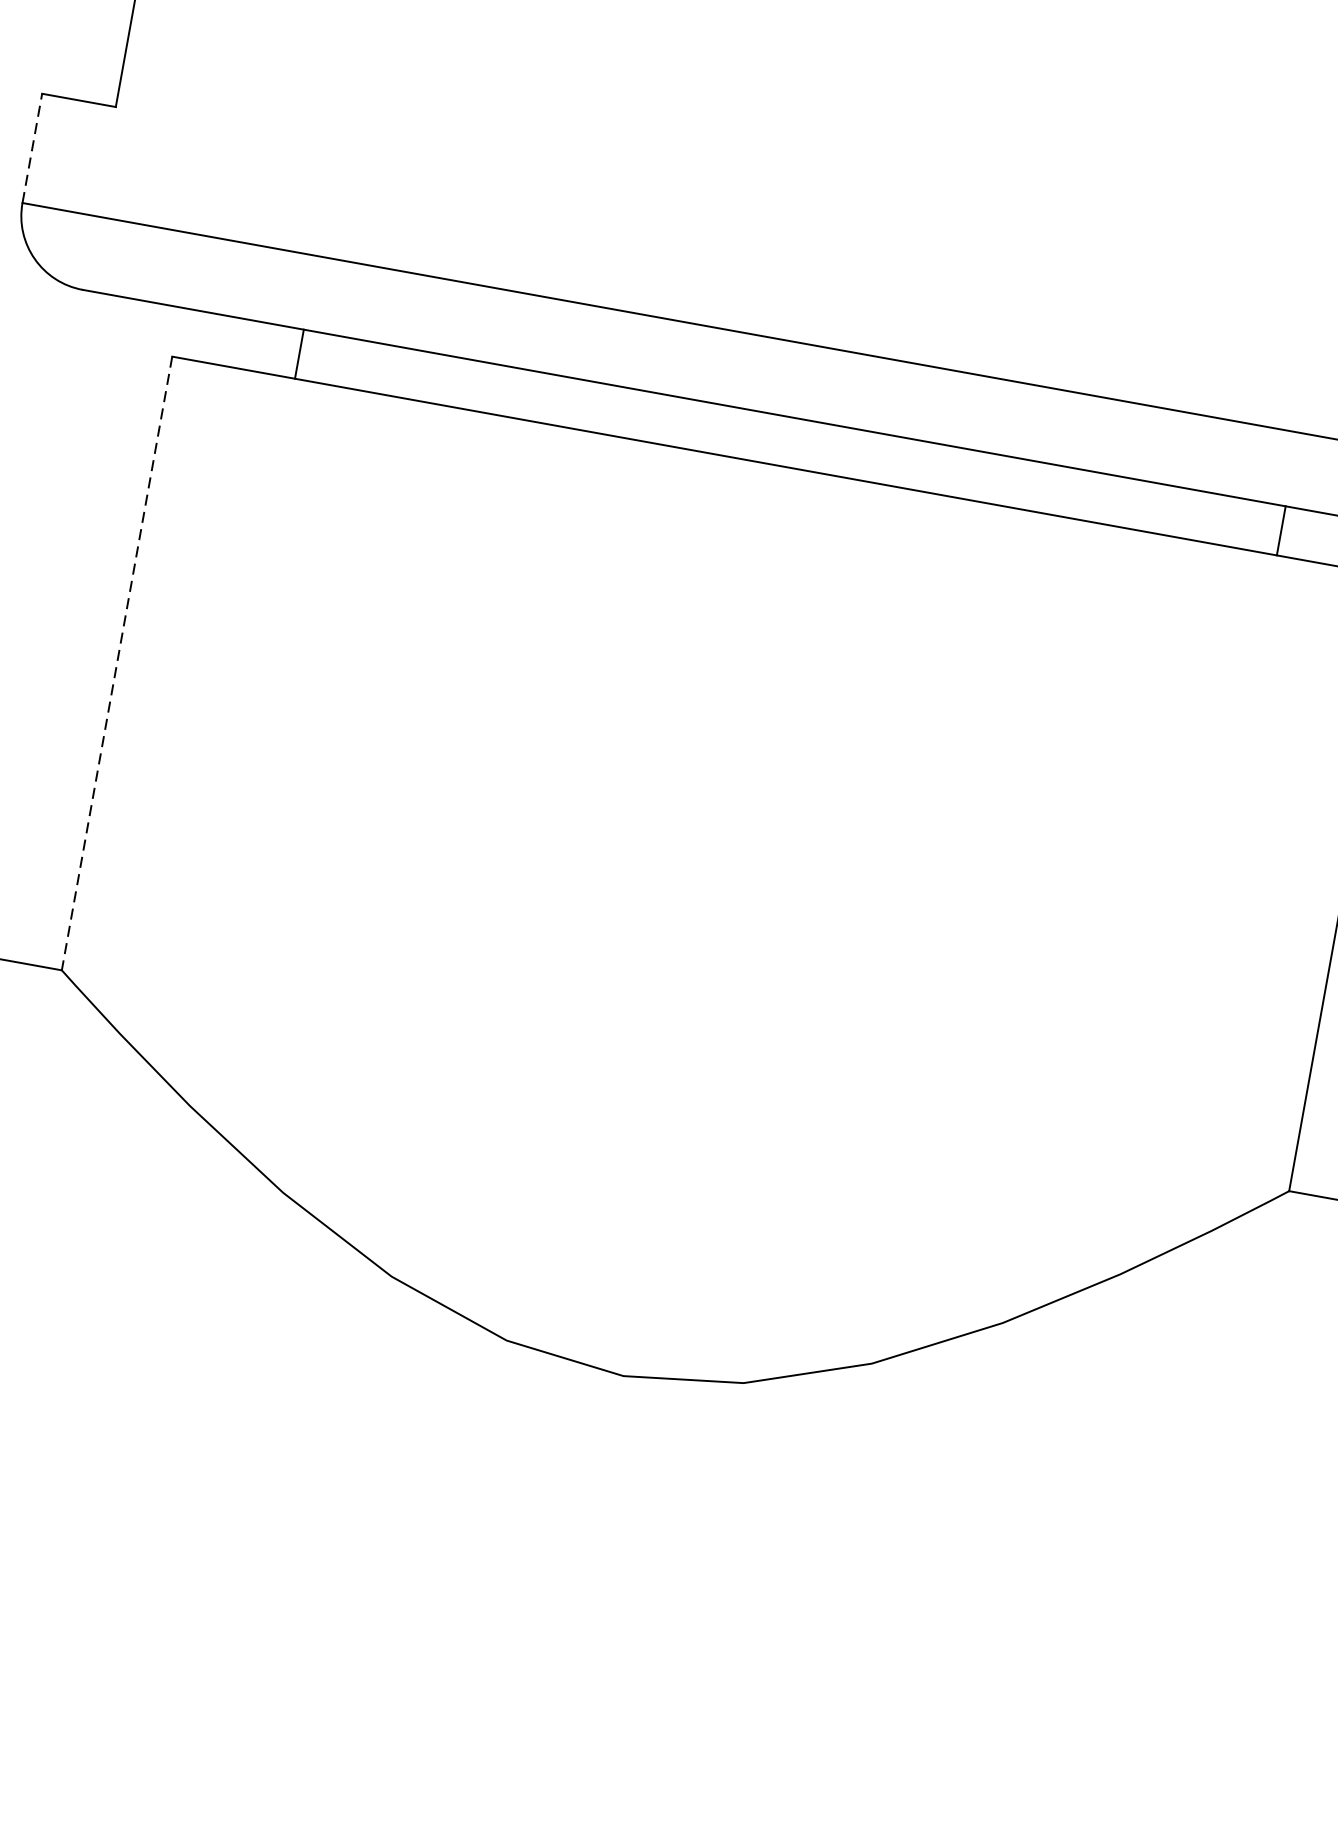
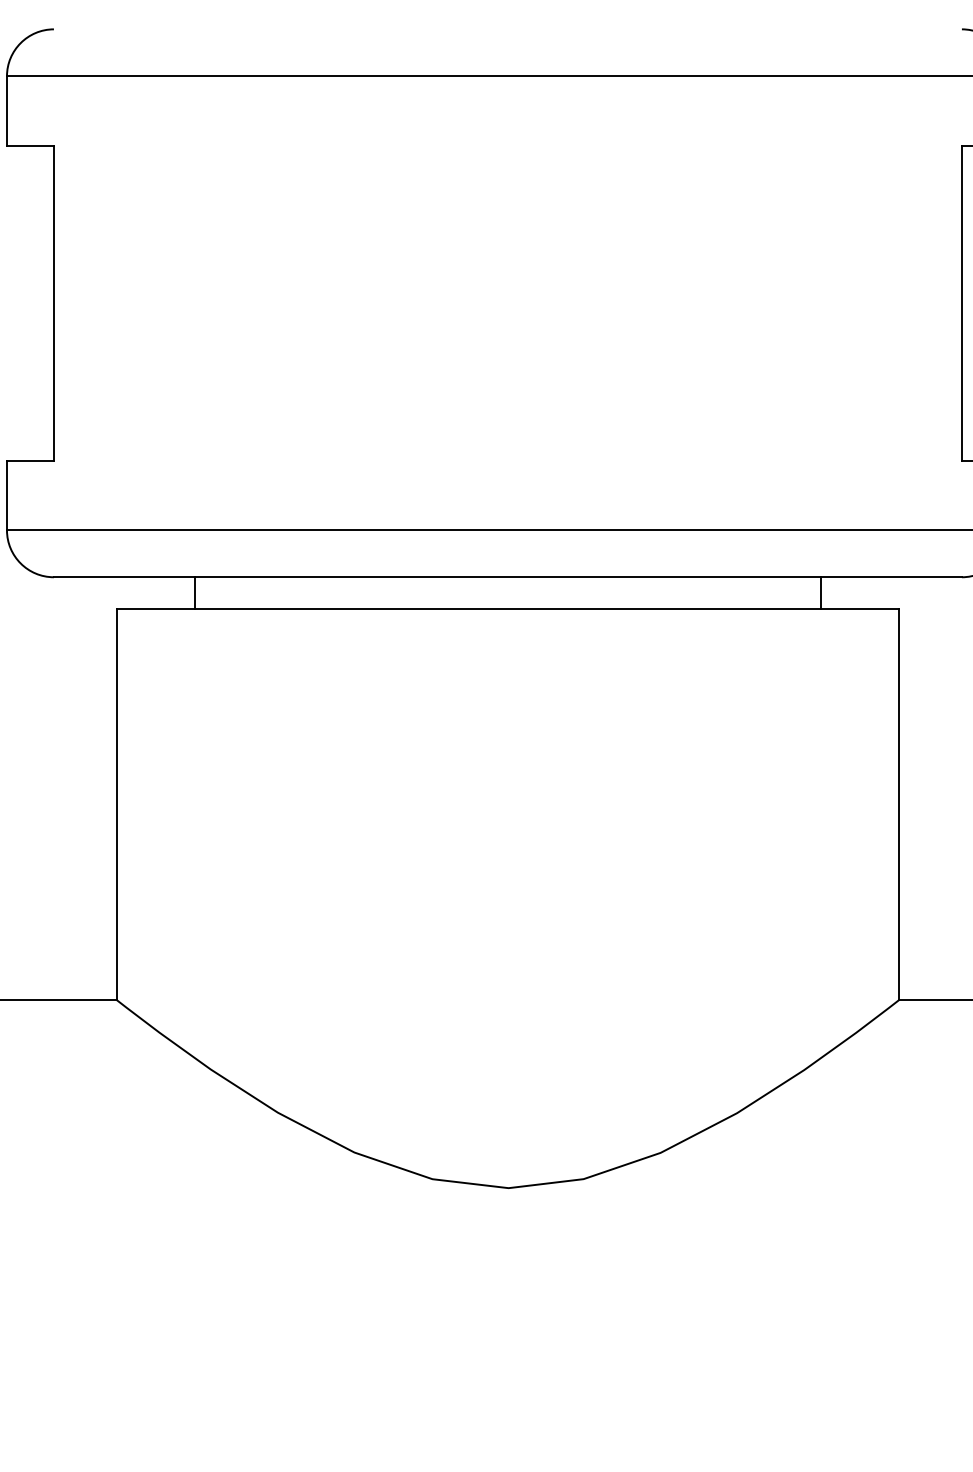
line: (31, 148) -> (6, 495), dashed -> solid
line: (116, 663) -> (116, 804), dashed -> solid

